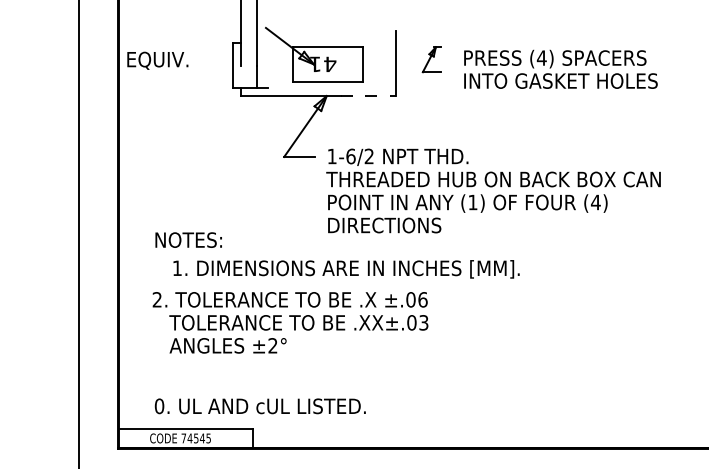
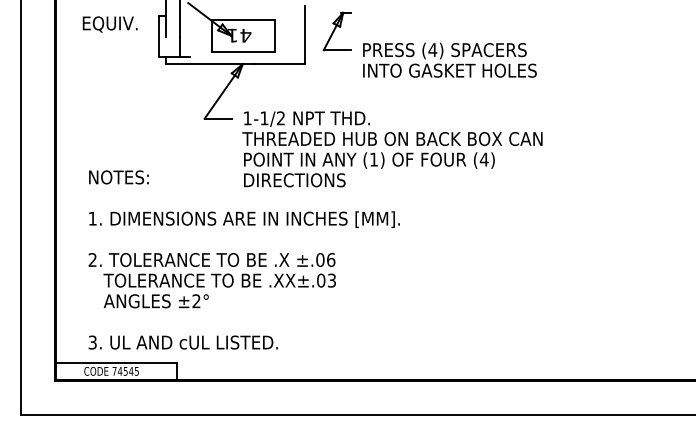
part: (431, 59) -> (336, 31), size x1.67
text: (157, 60) -> (109, 24), moved
text: (560, 68) -> (449, 59), moved
line: (368, 96) -> (280, 64), dashed -> solid
text: (350, 156) -> (264, 118), 1-6/2 -> 1-1/2
text: (188, 240) -> (118, 177), moved
text: (346, 269) -> (244, 219), moved
text: (289, 322) -> (211, 280), moved
text: (159, 406) -> (92, 342), 0. -> 3.

